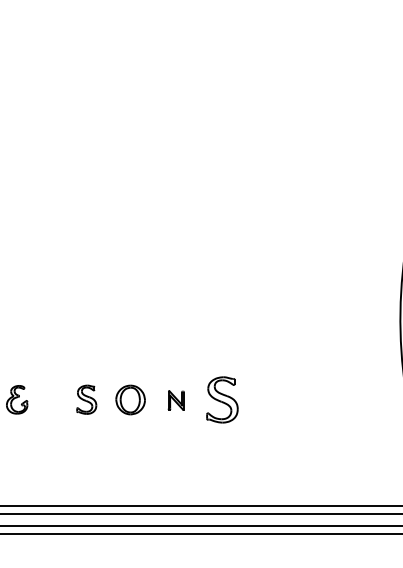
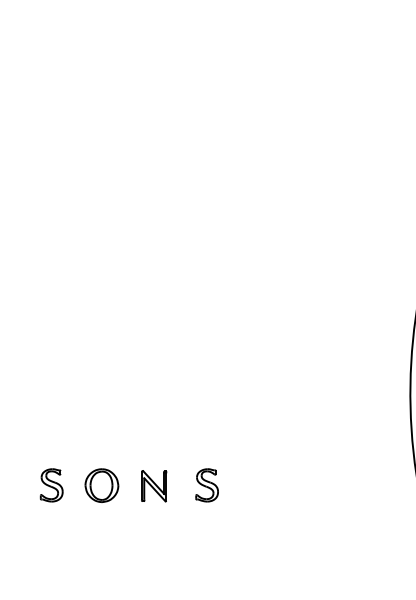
part: (222, 399) -> (206, 485), size x0.62
part: (175, 400) -> (153, 486), size x1.43

